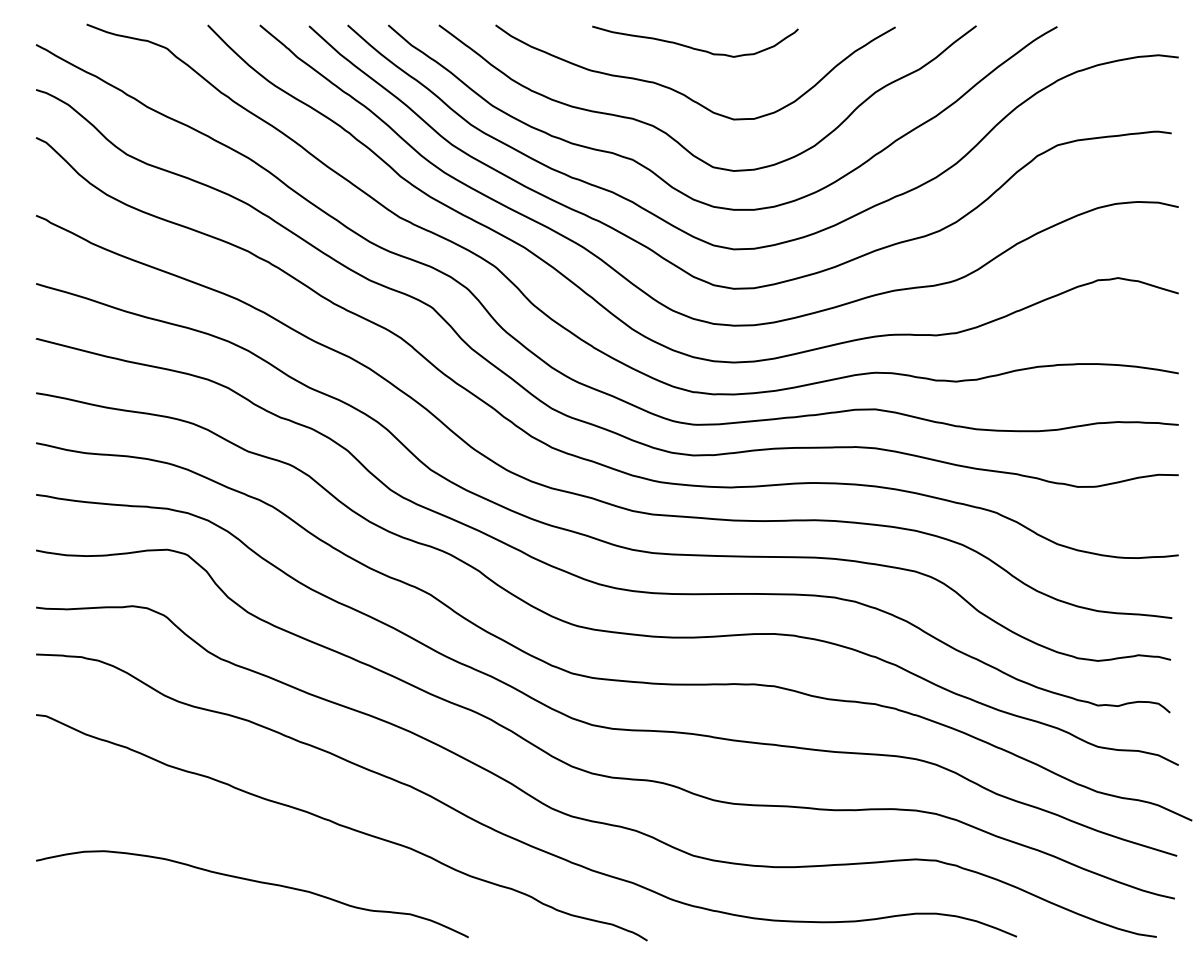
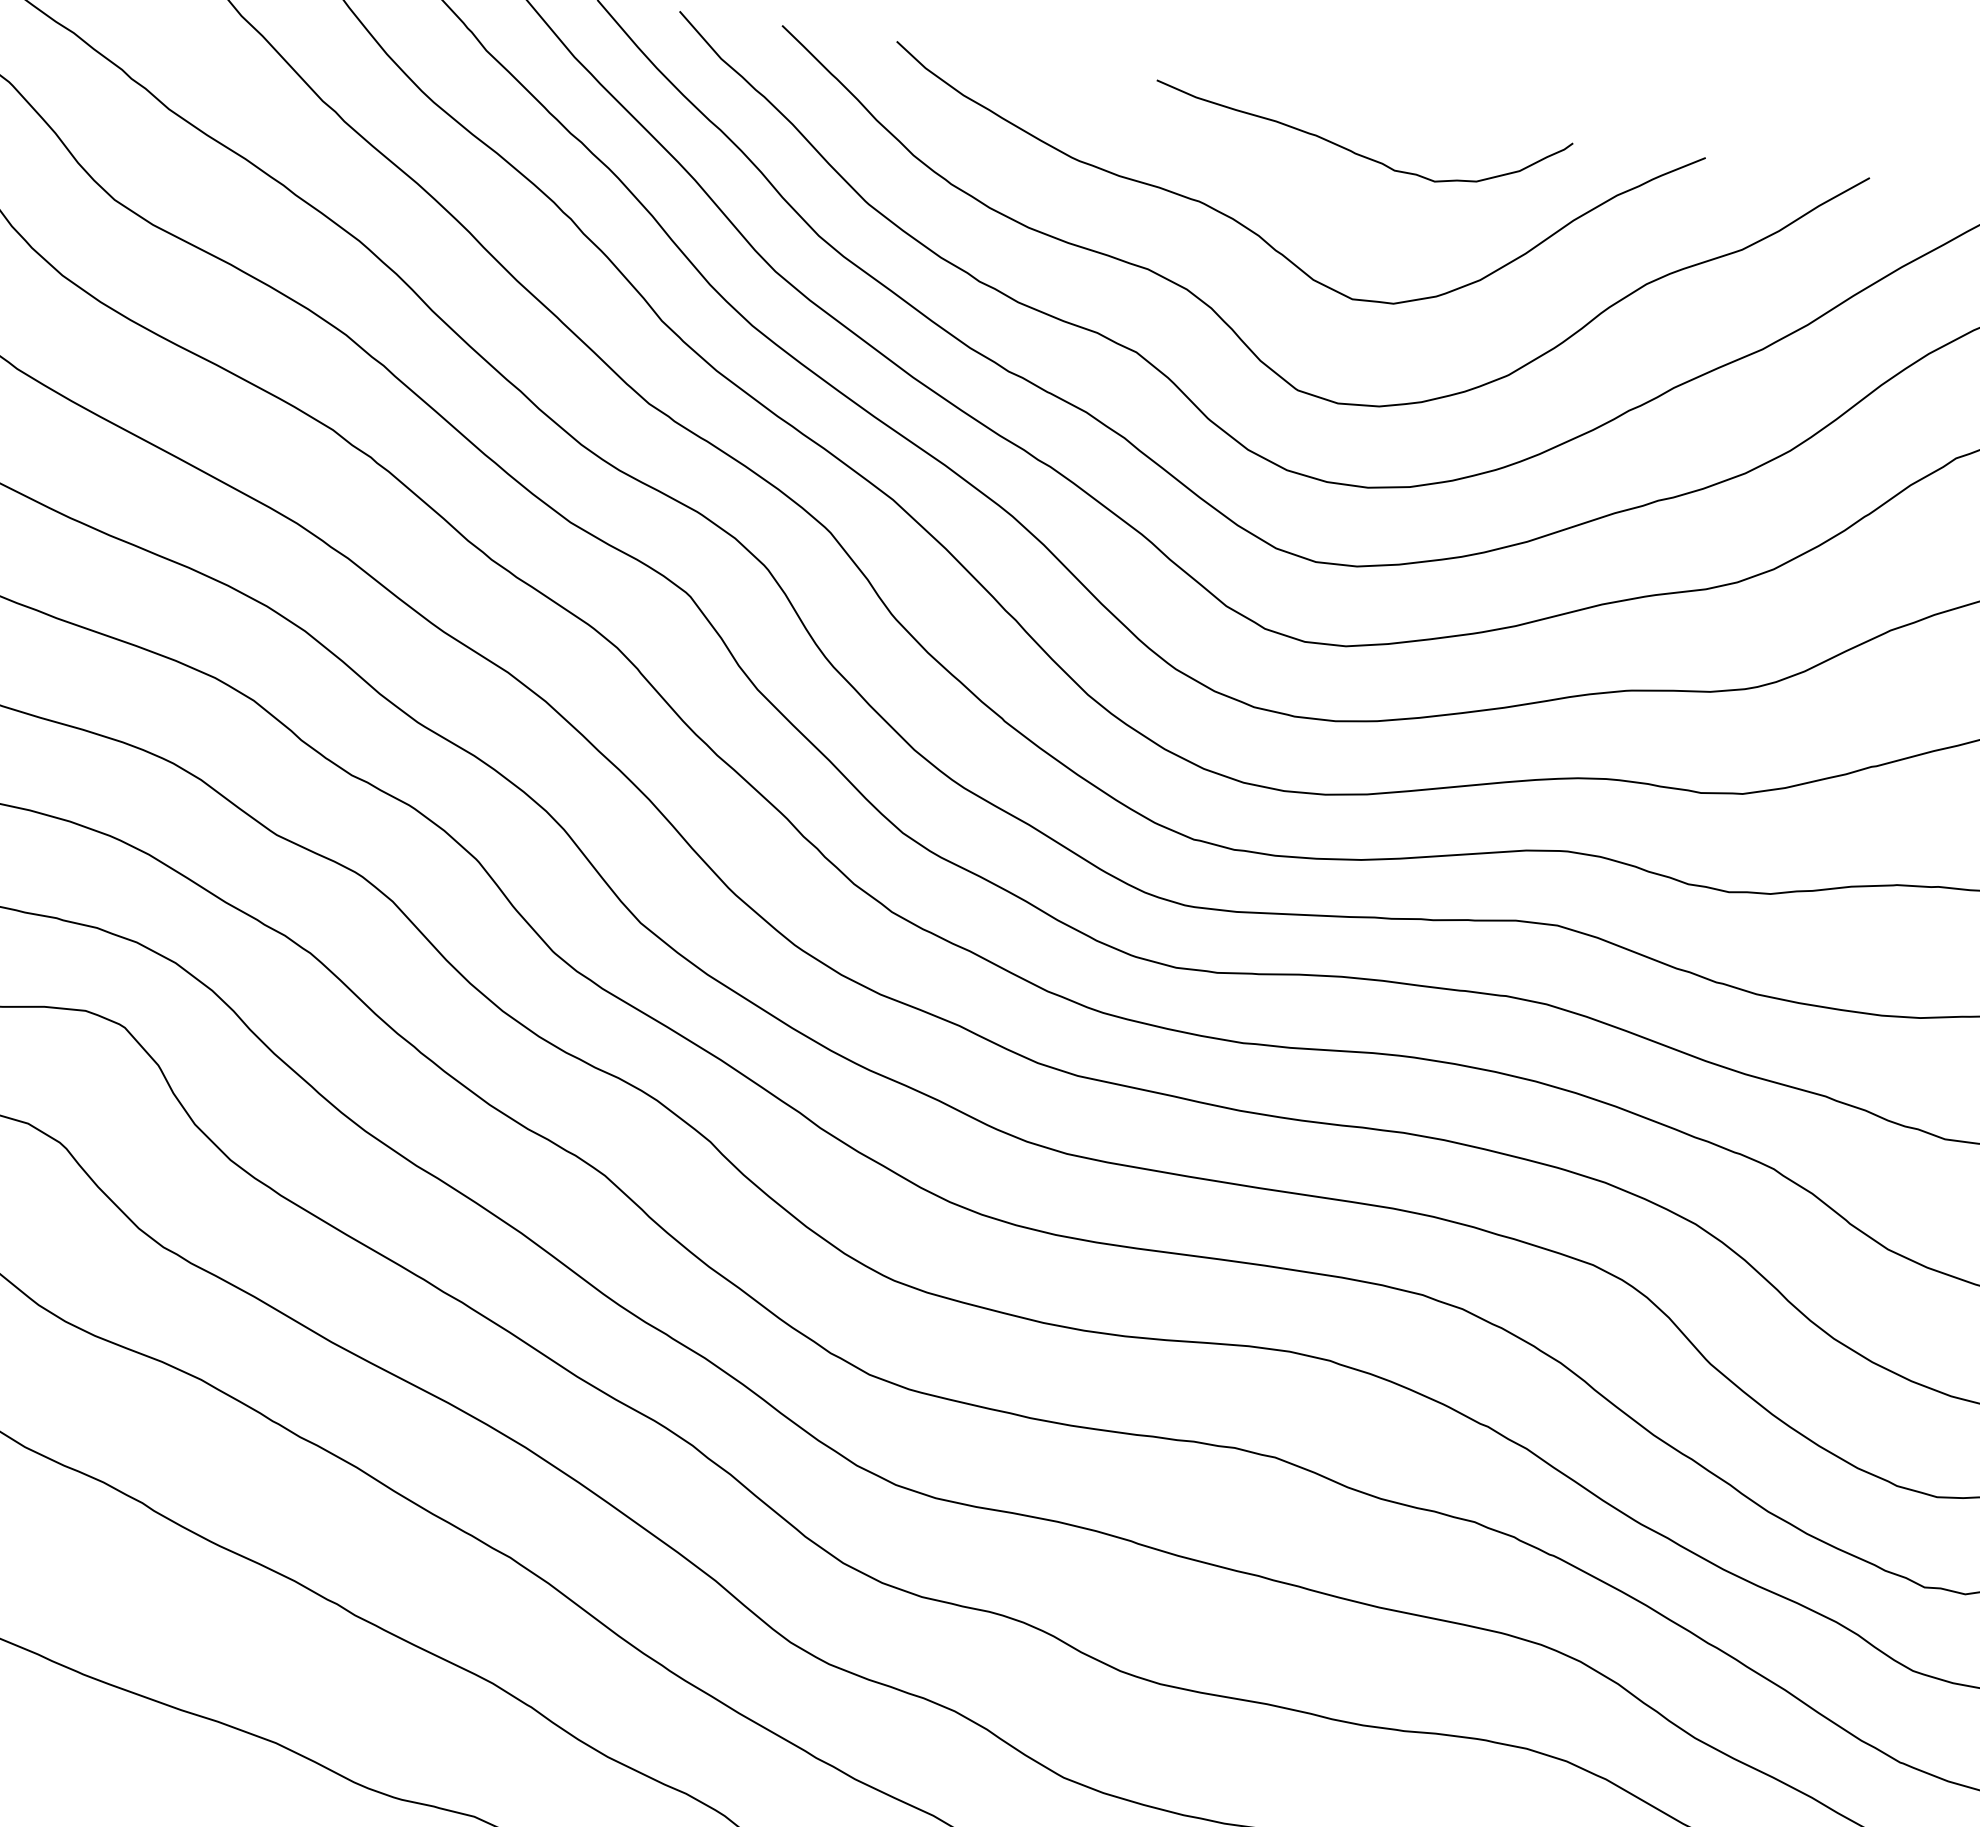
curve: (693, 47) -> (1355, 151), moved

